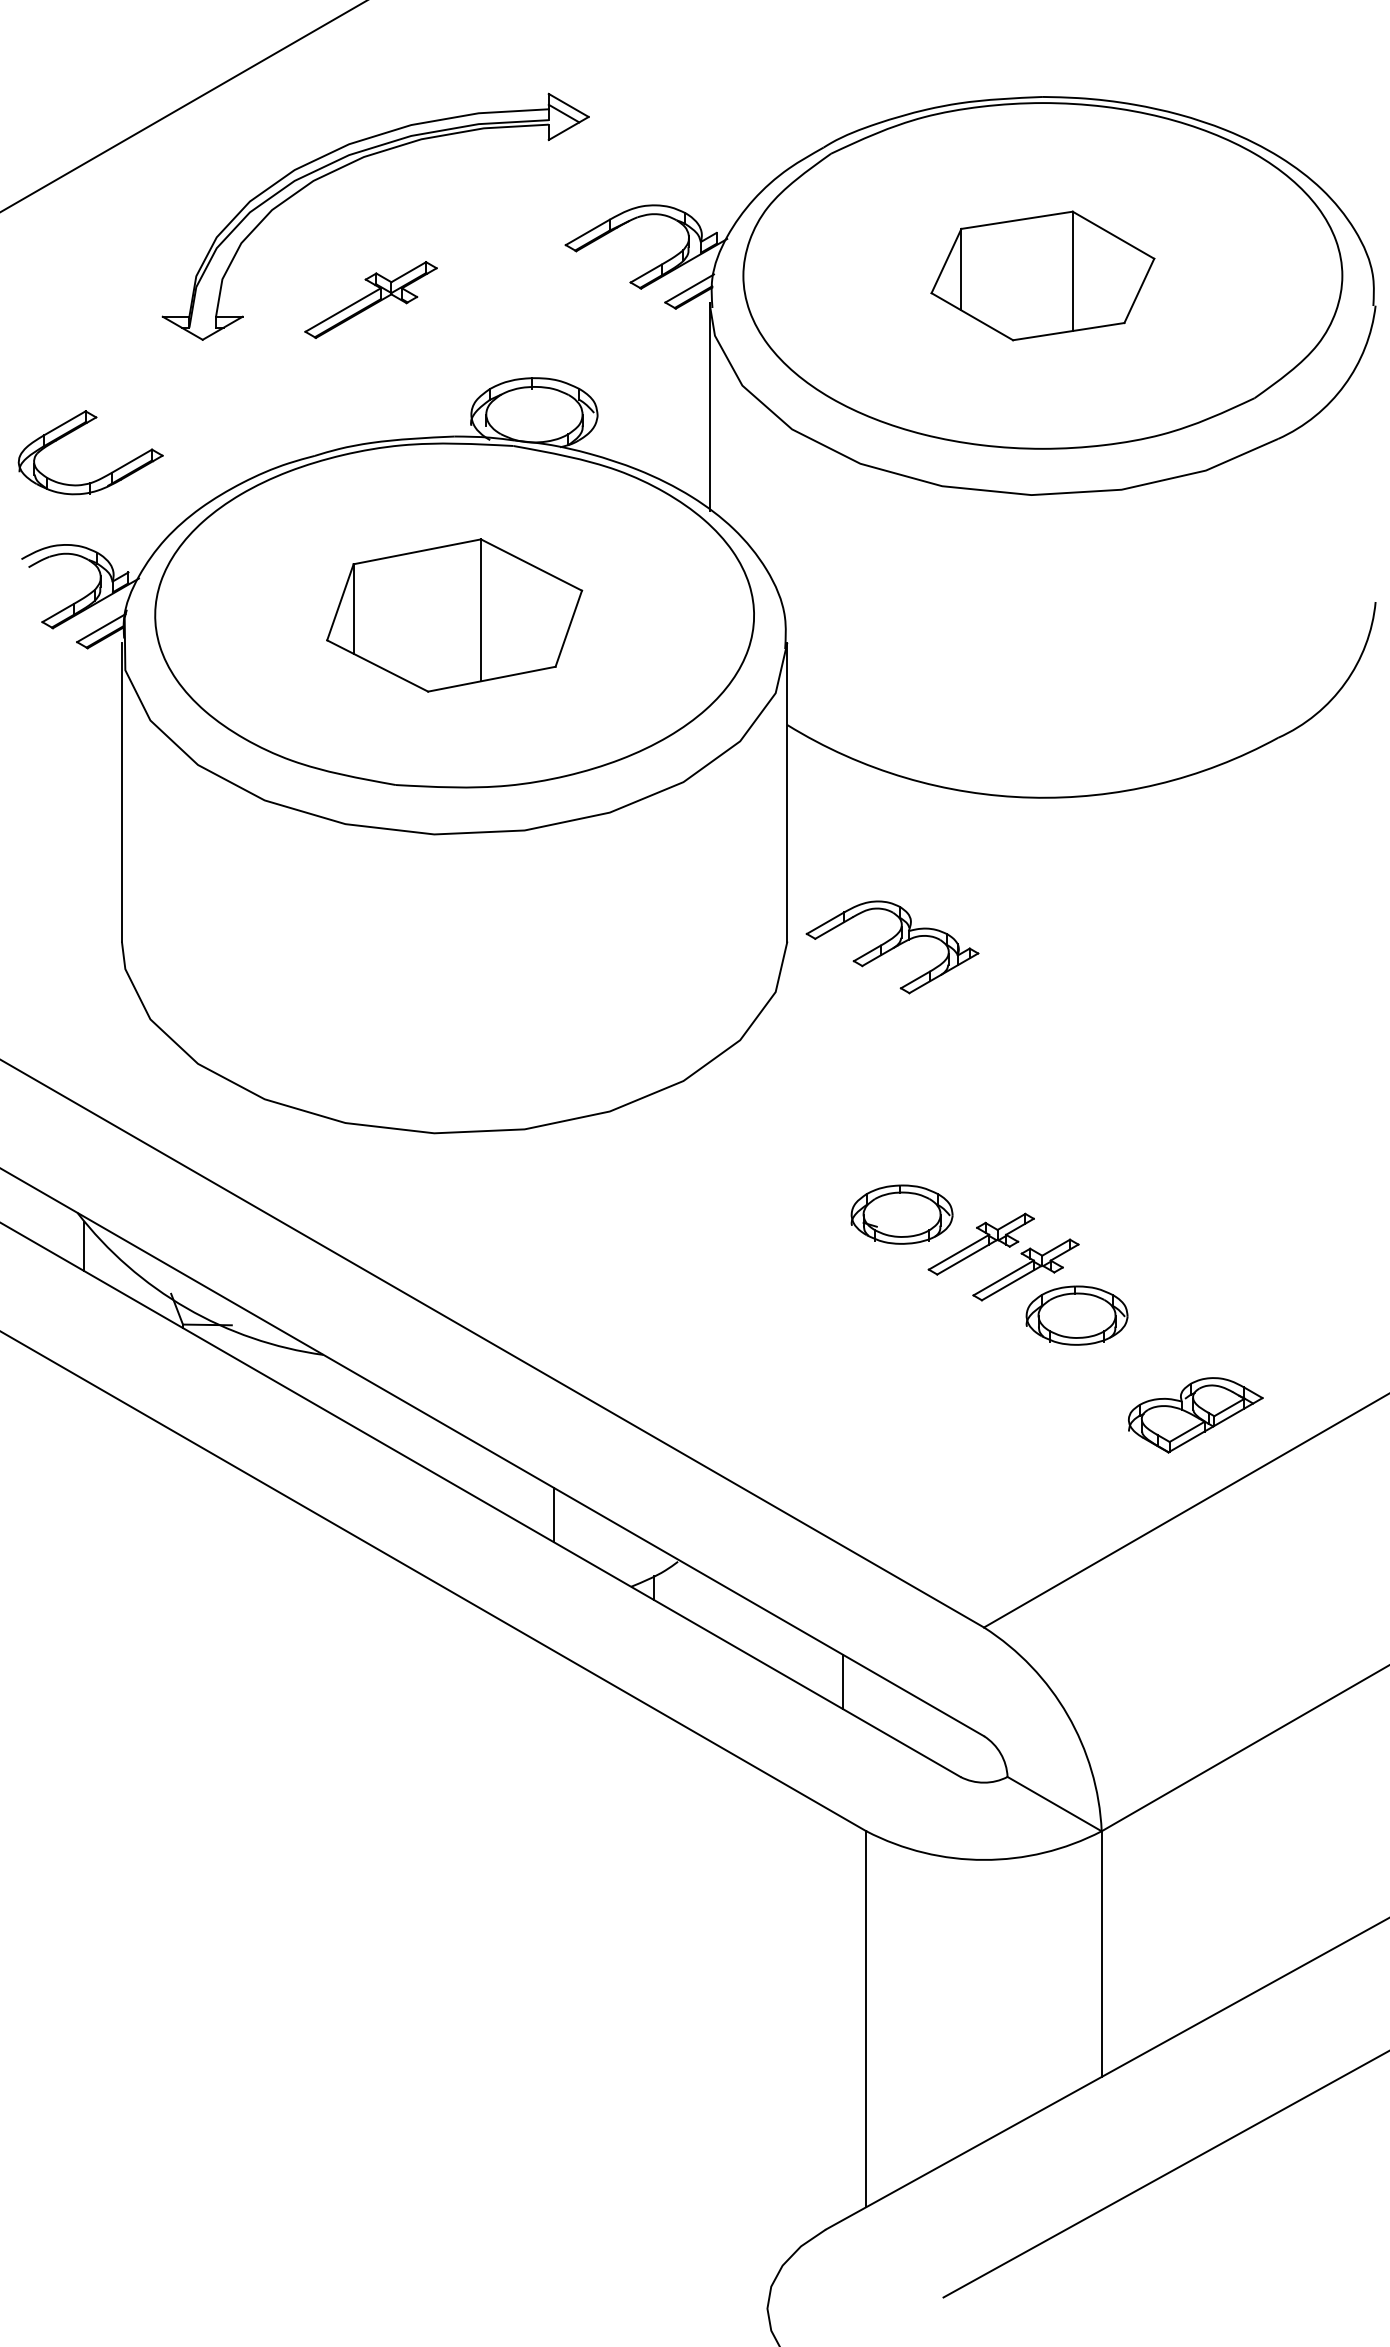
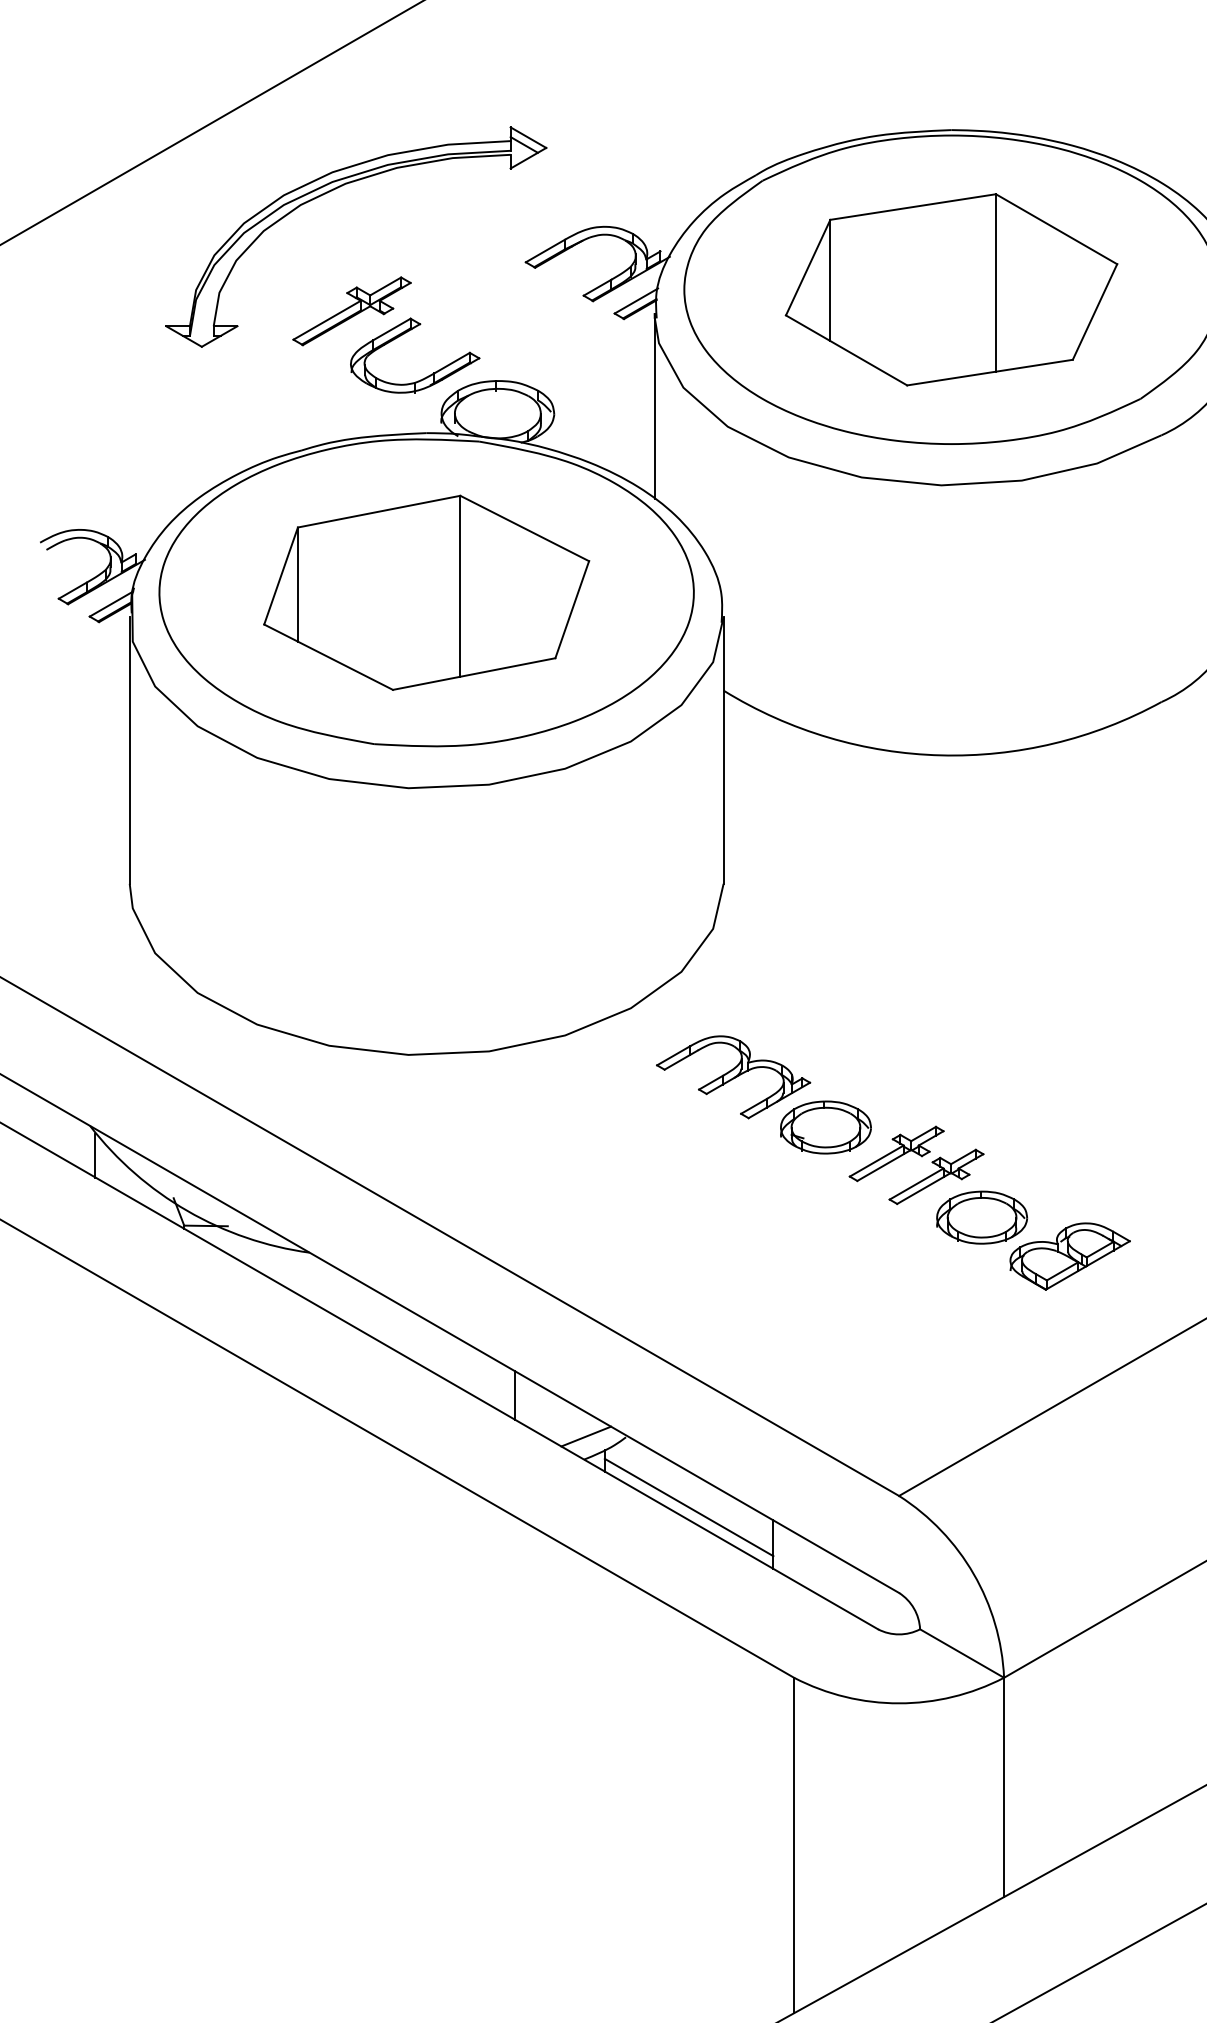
part: (1042, 275) -> (951, 289), size x1.67
part: (79, 428) -> (405, 334), moved
part: (454, 615) -> (426, 592), size x1.43
part: (892, 947) -> (733, 1077), moved
part: (1195, 1415) -> (1069, 1256), moved
line: (633, 1560) -> (586, 1436), added
line: (748, 1639) -> (688, 1506), added

